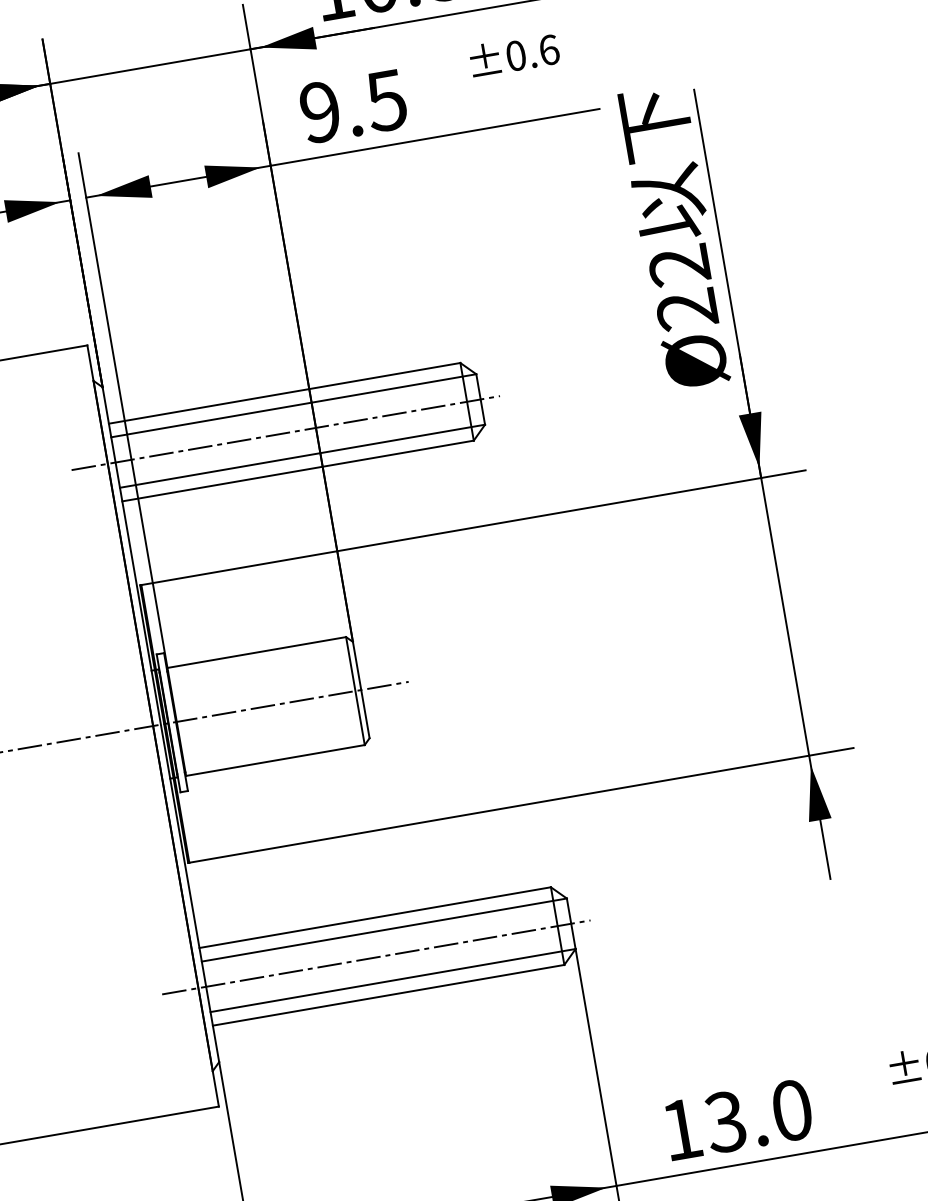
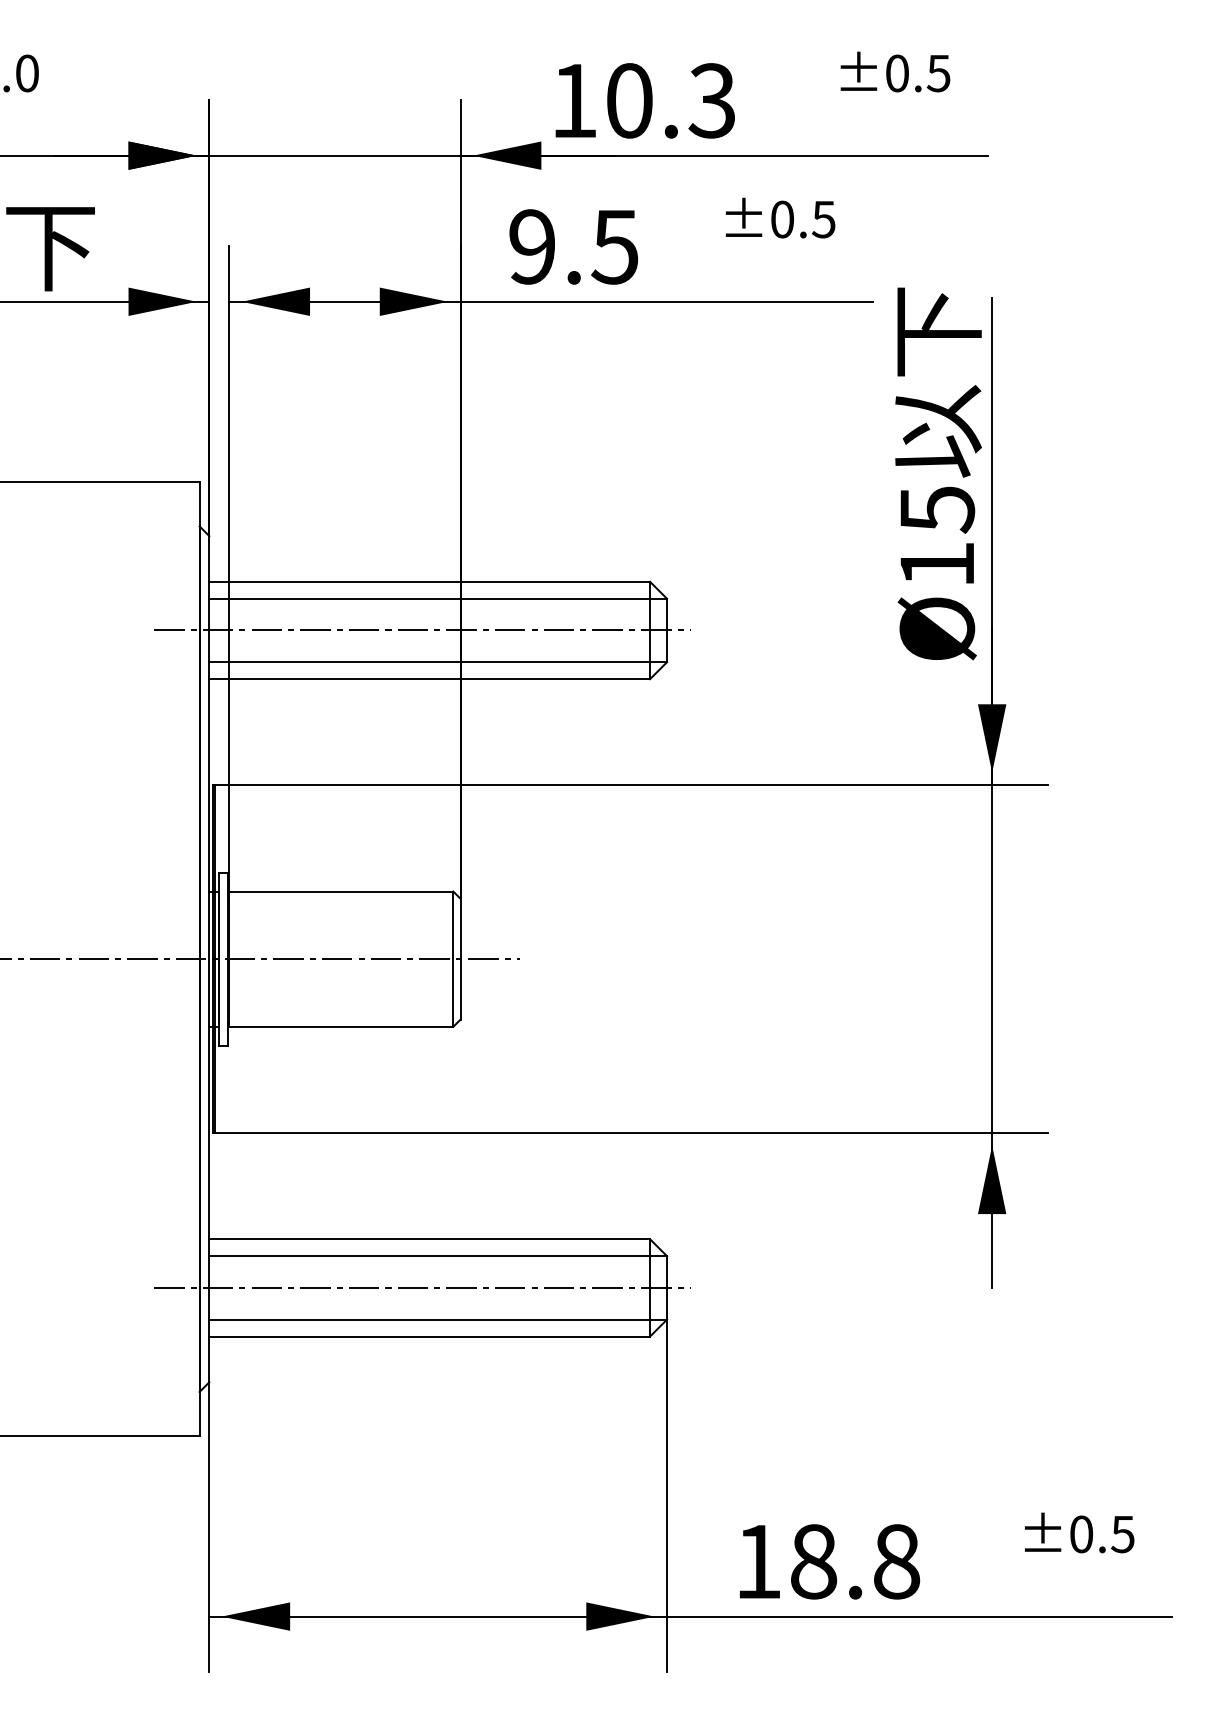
text: (548, 50) -> (823, 219), ±0.6 -> ±0.5
text: (683, 287) -> (937, 536), Ø22 -> Ø15
text: (758, 1116) -> (854, 1561), 13.0 -> 18.8

